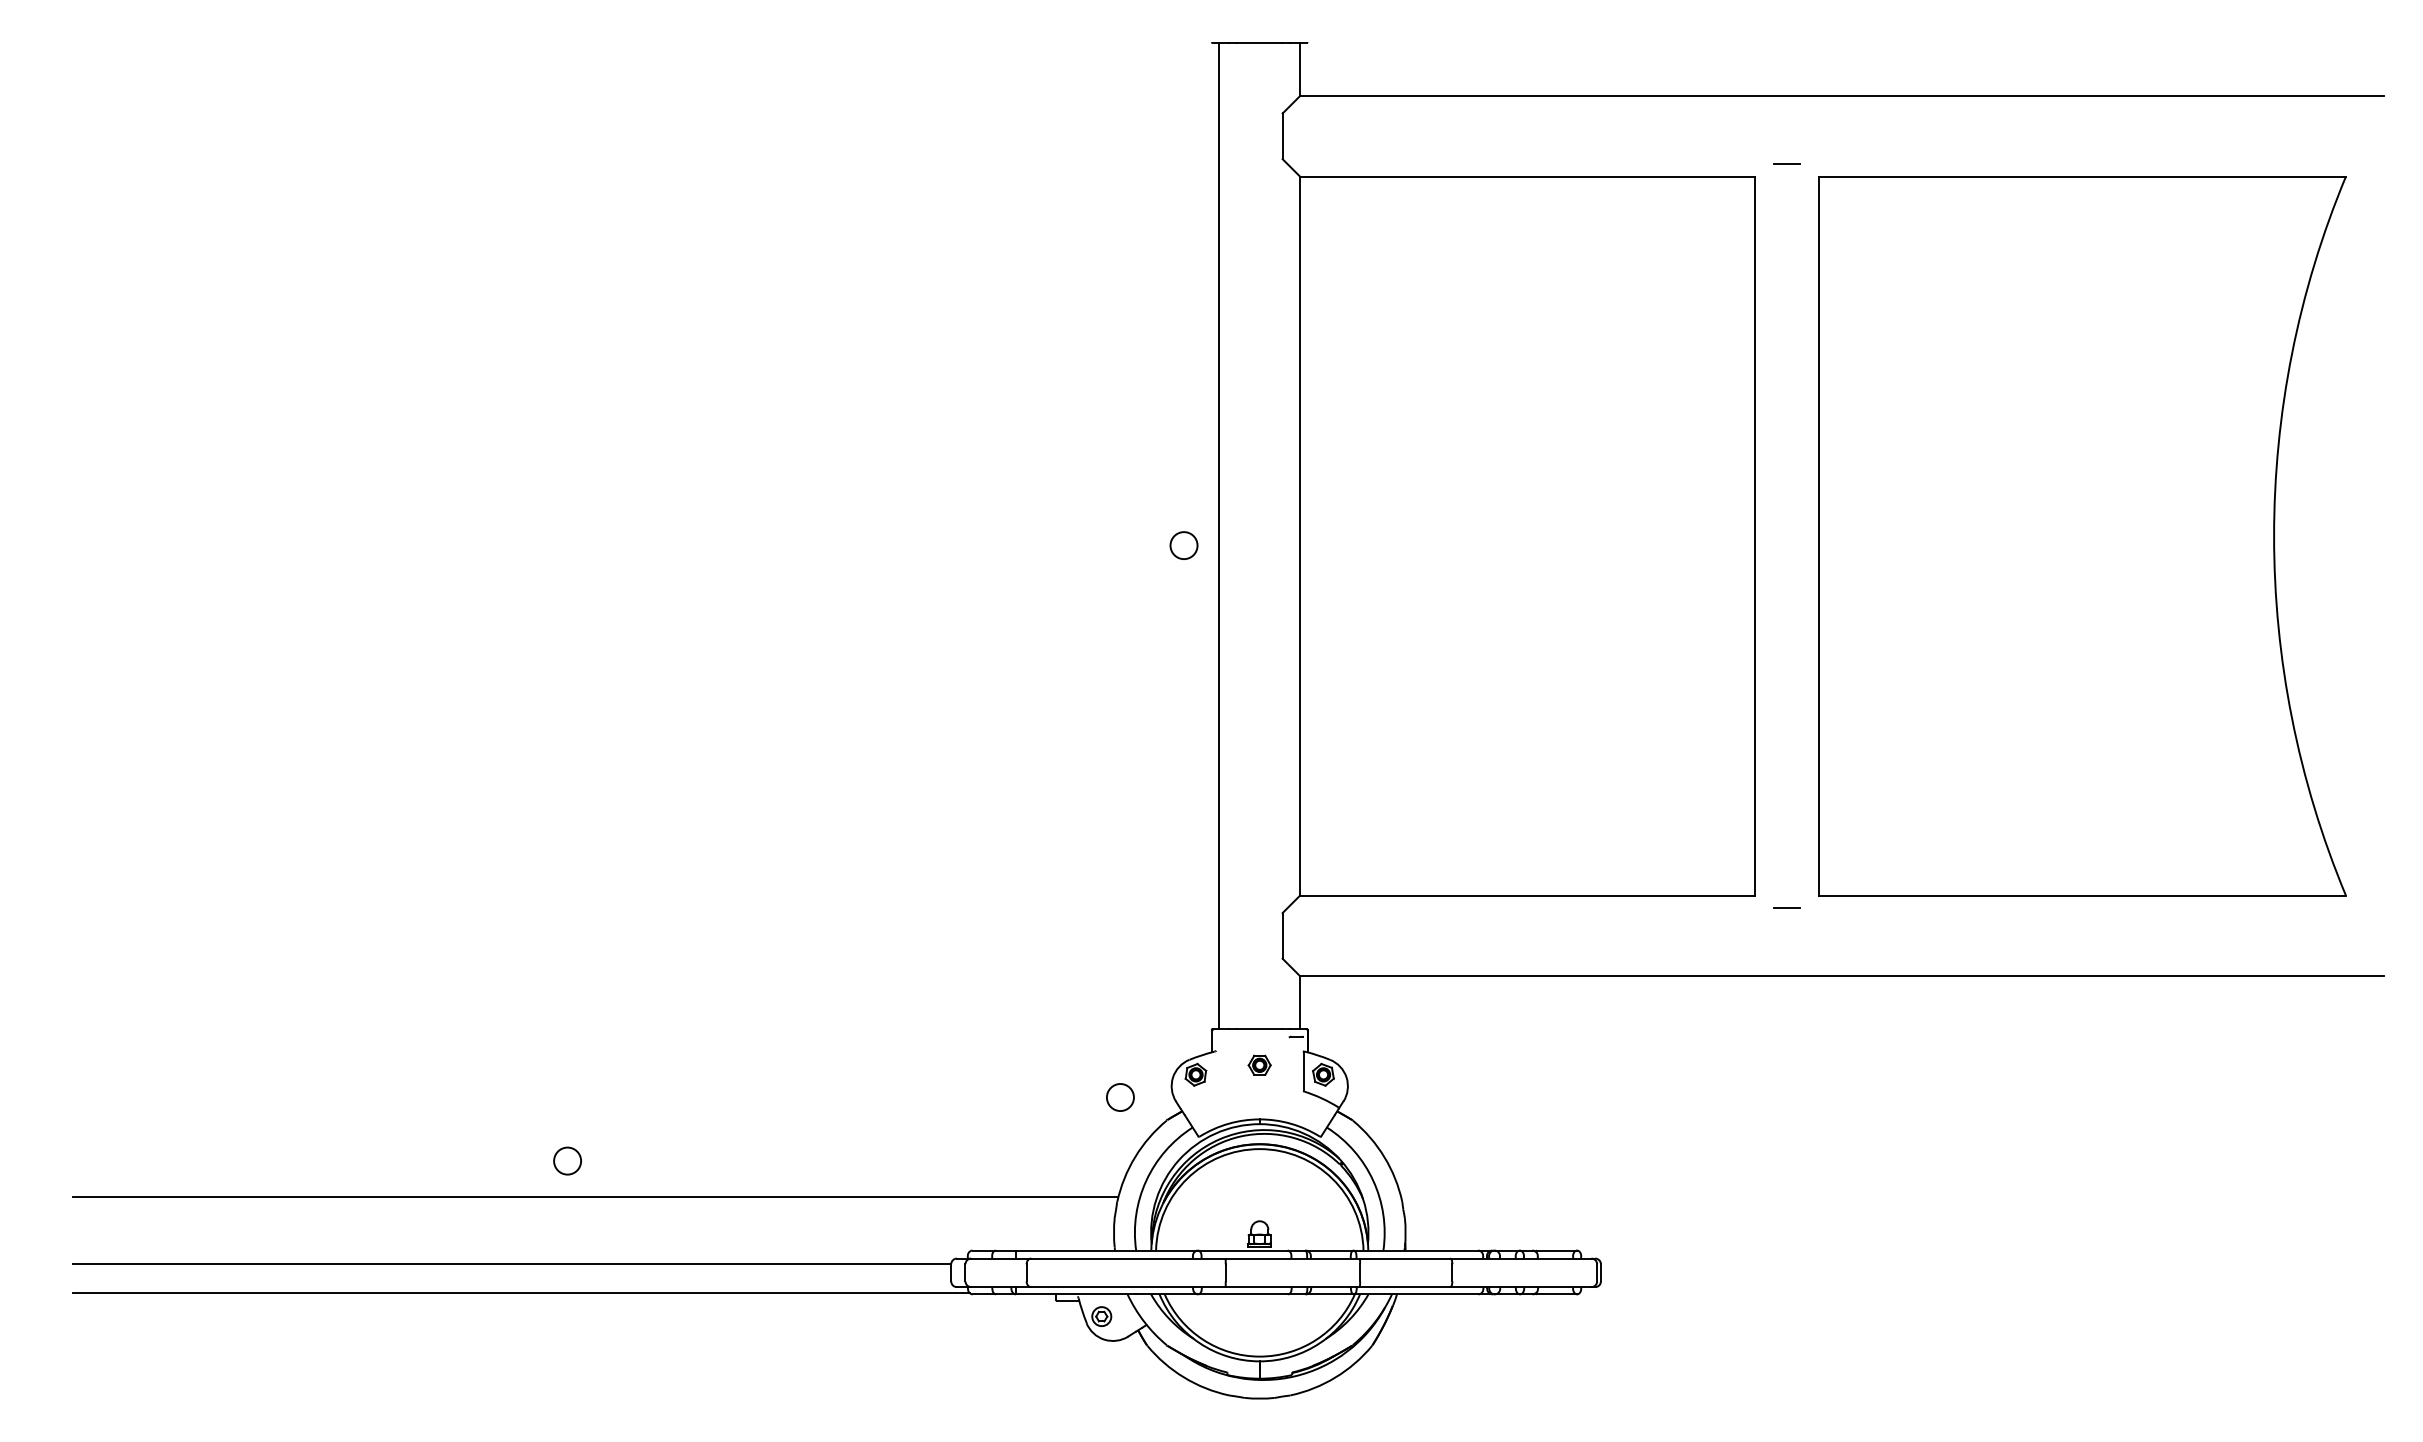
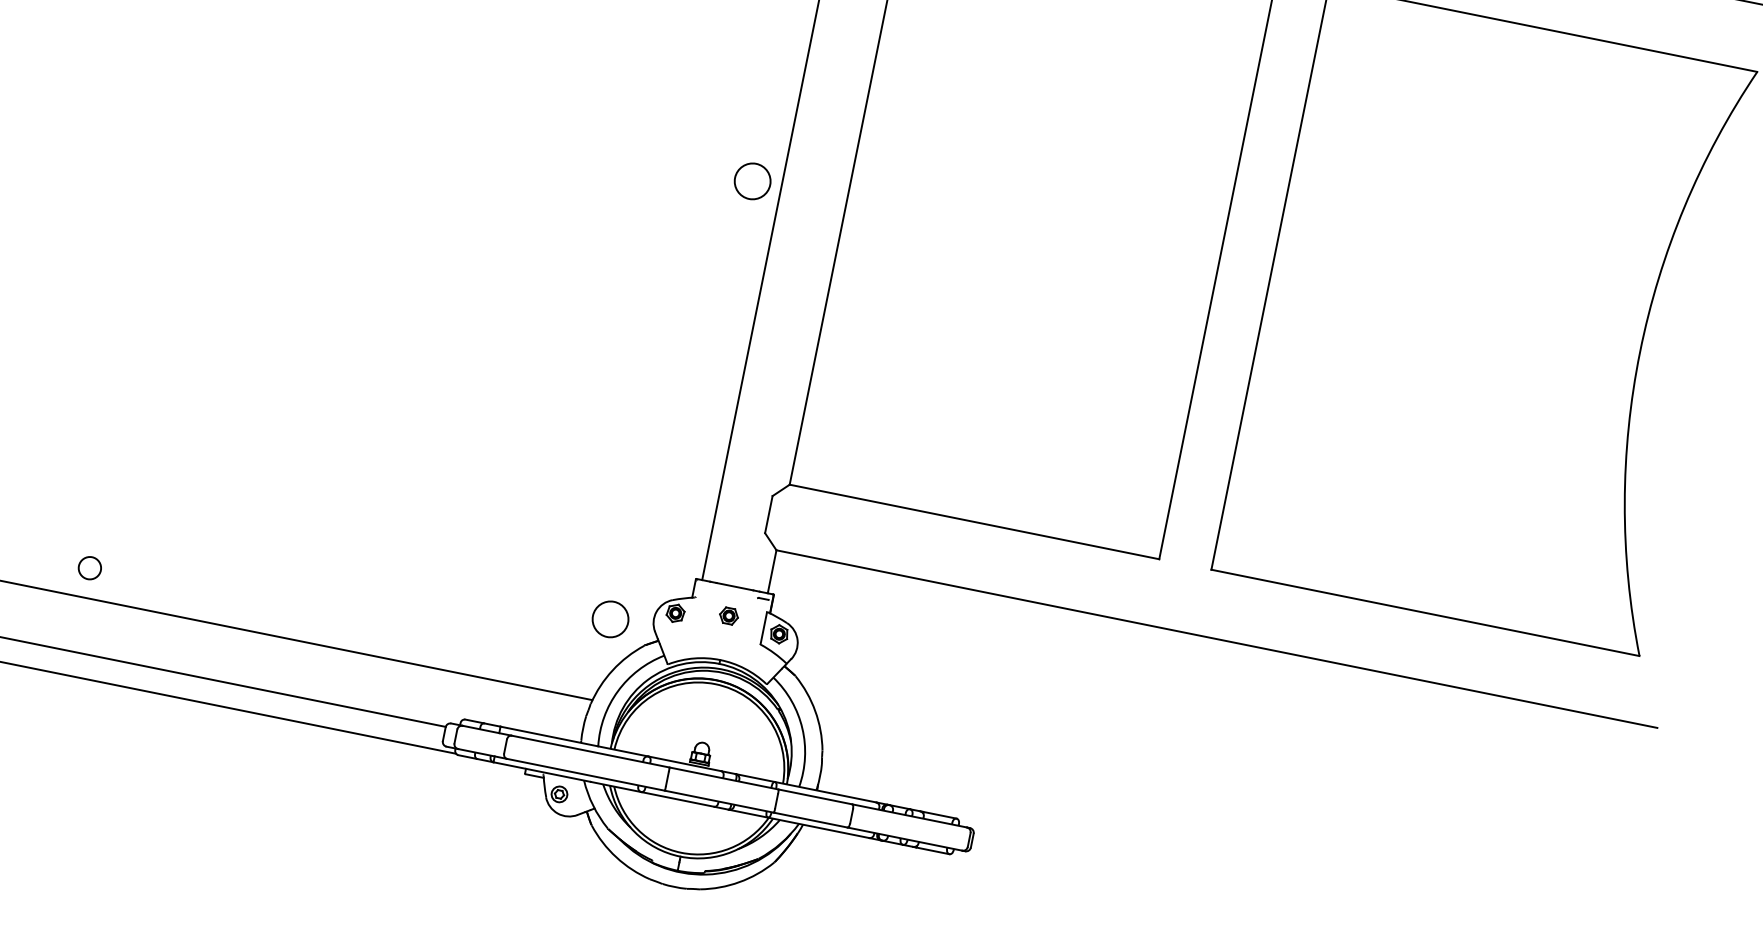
circle: (1183, 545) -> (752, 181), size x1.6
line: (1786, 908) -> (1182, 574), removed
circle: (1119, 1097) -> (609, 619), size x1.6
circle: (567, 1160) -> (89, 567), moved

